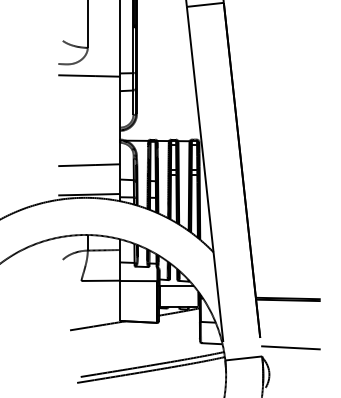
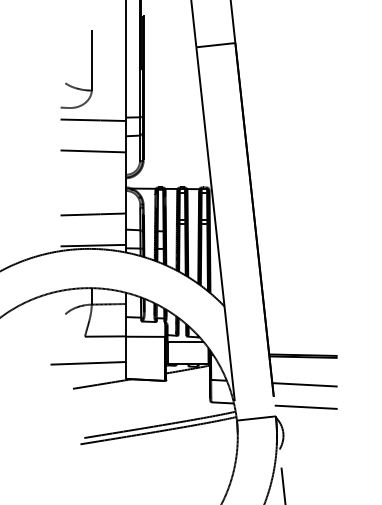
line: (88, 105) -> (92, 151), added
line: (83, 306) -> (87, 363), added
line: (289, 326) -> (304, 384), added

